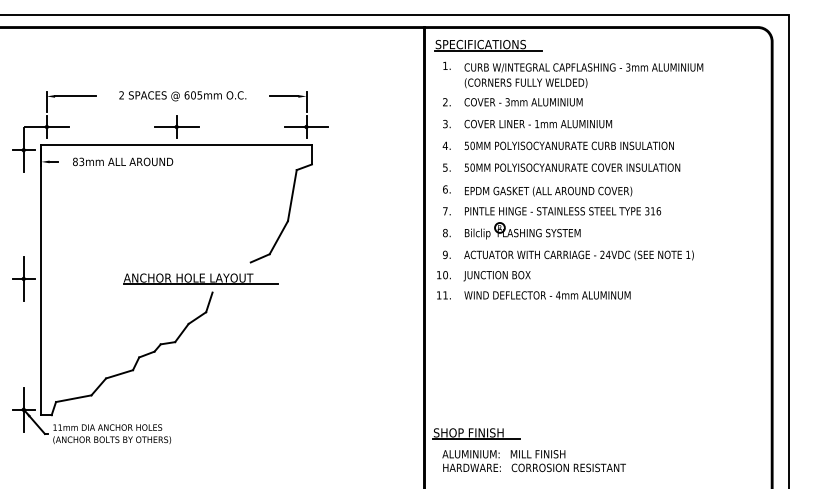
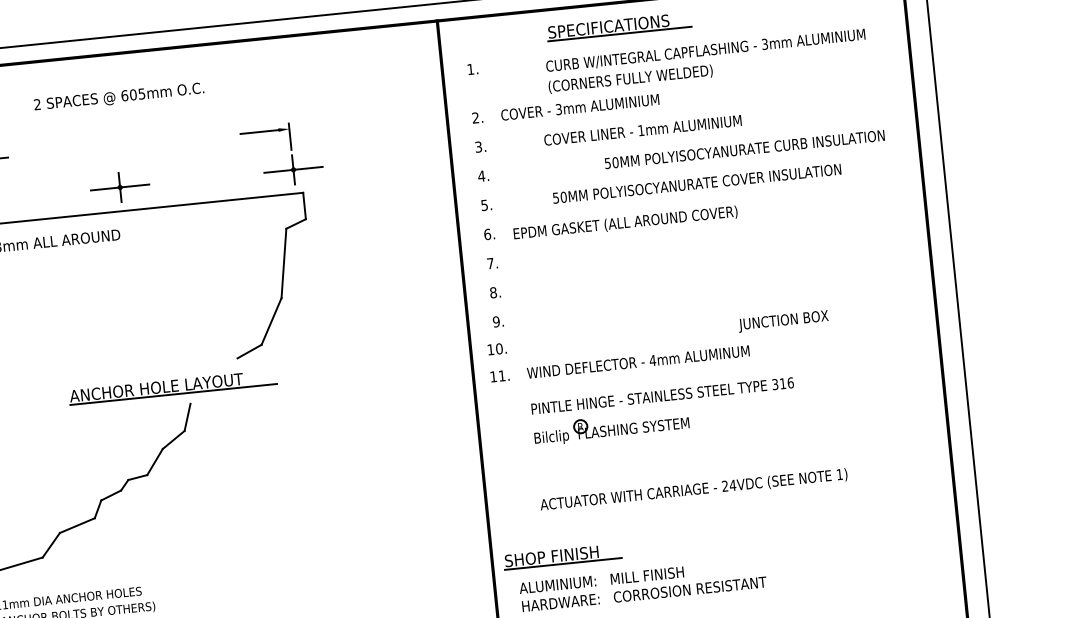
part: (488, 45) -> (619, 26), moved
text: (583, 75) -> (706, 61), moved
text: (182, 96) -> (118, 97), moved
text: (537, 123) -> (641, 129), moved
text: (568, 145) -> (743, 149), moved
text: (572, 167) -> (697, 183), moved
part: (563, 223) -> (665, 412), moved
text: (578, 255) -> (693, 490), moved
text: (496, 276) -> (782, 321), moved

